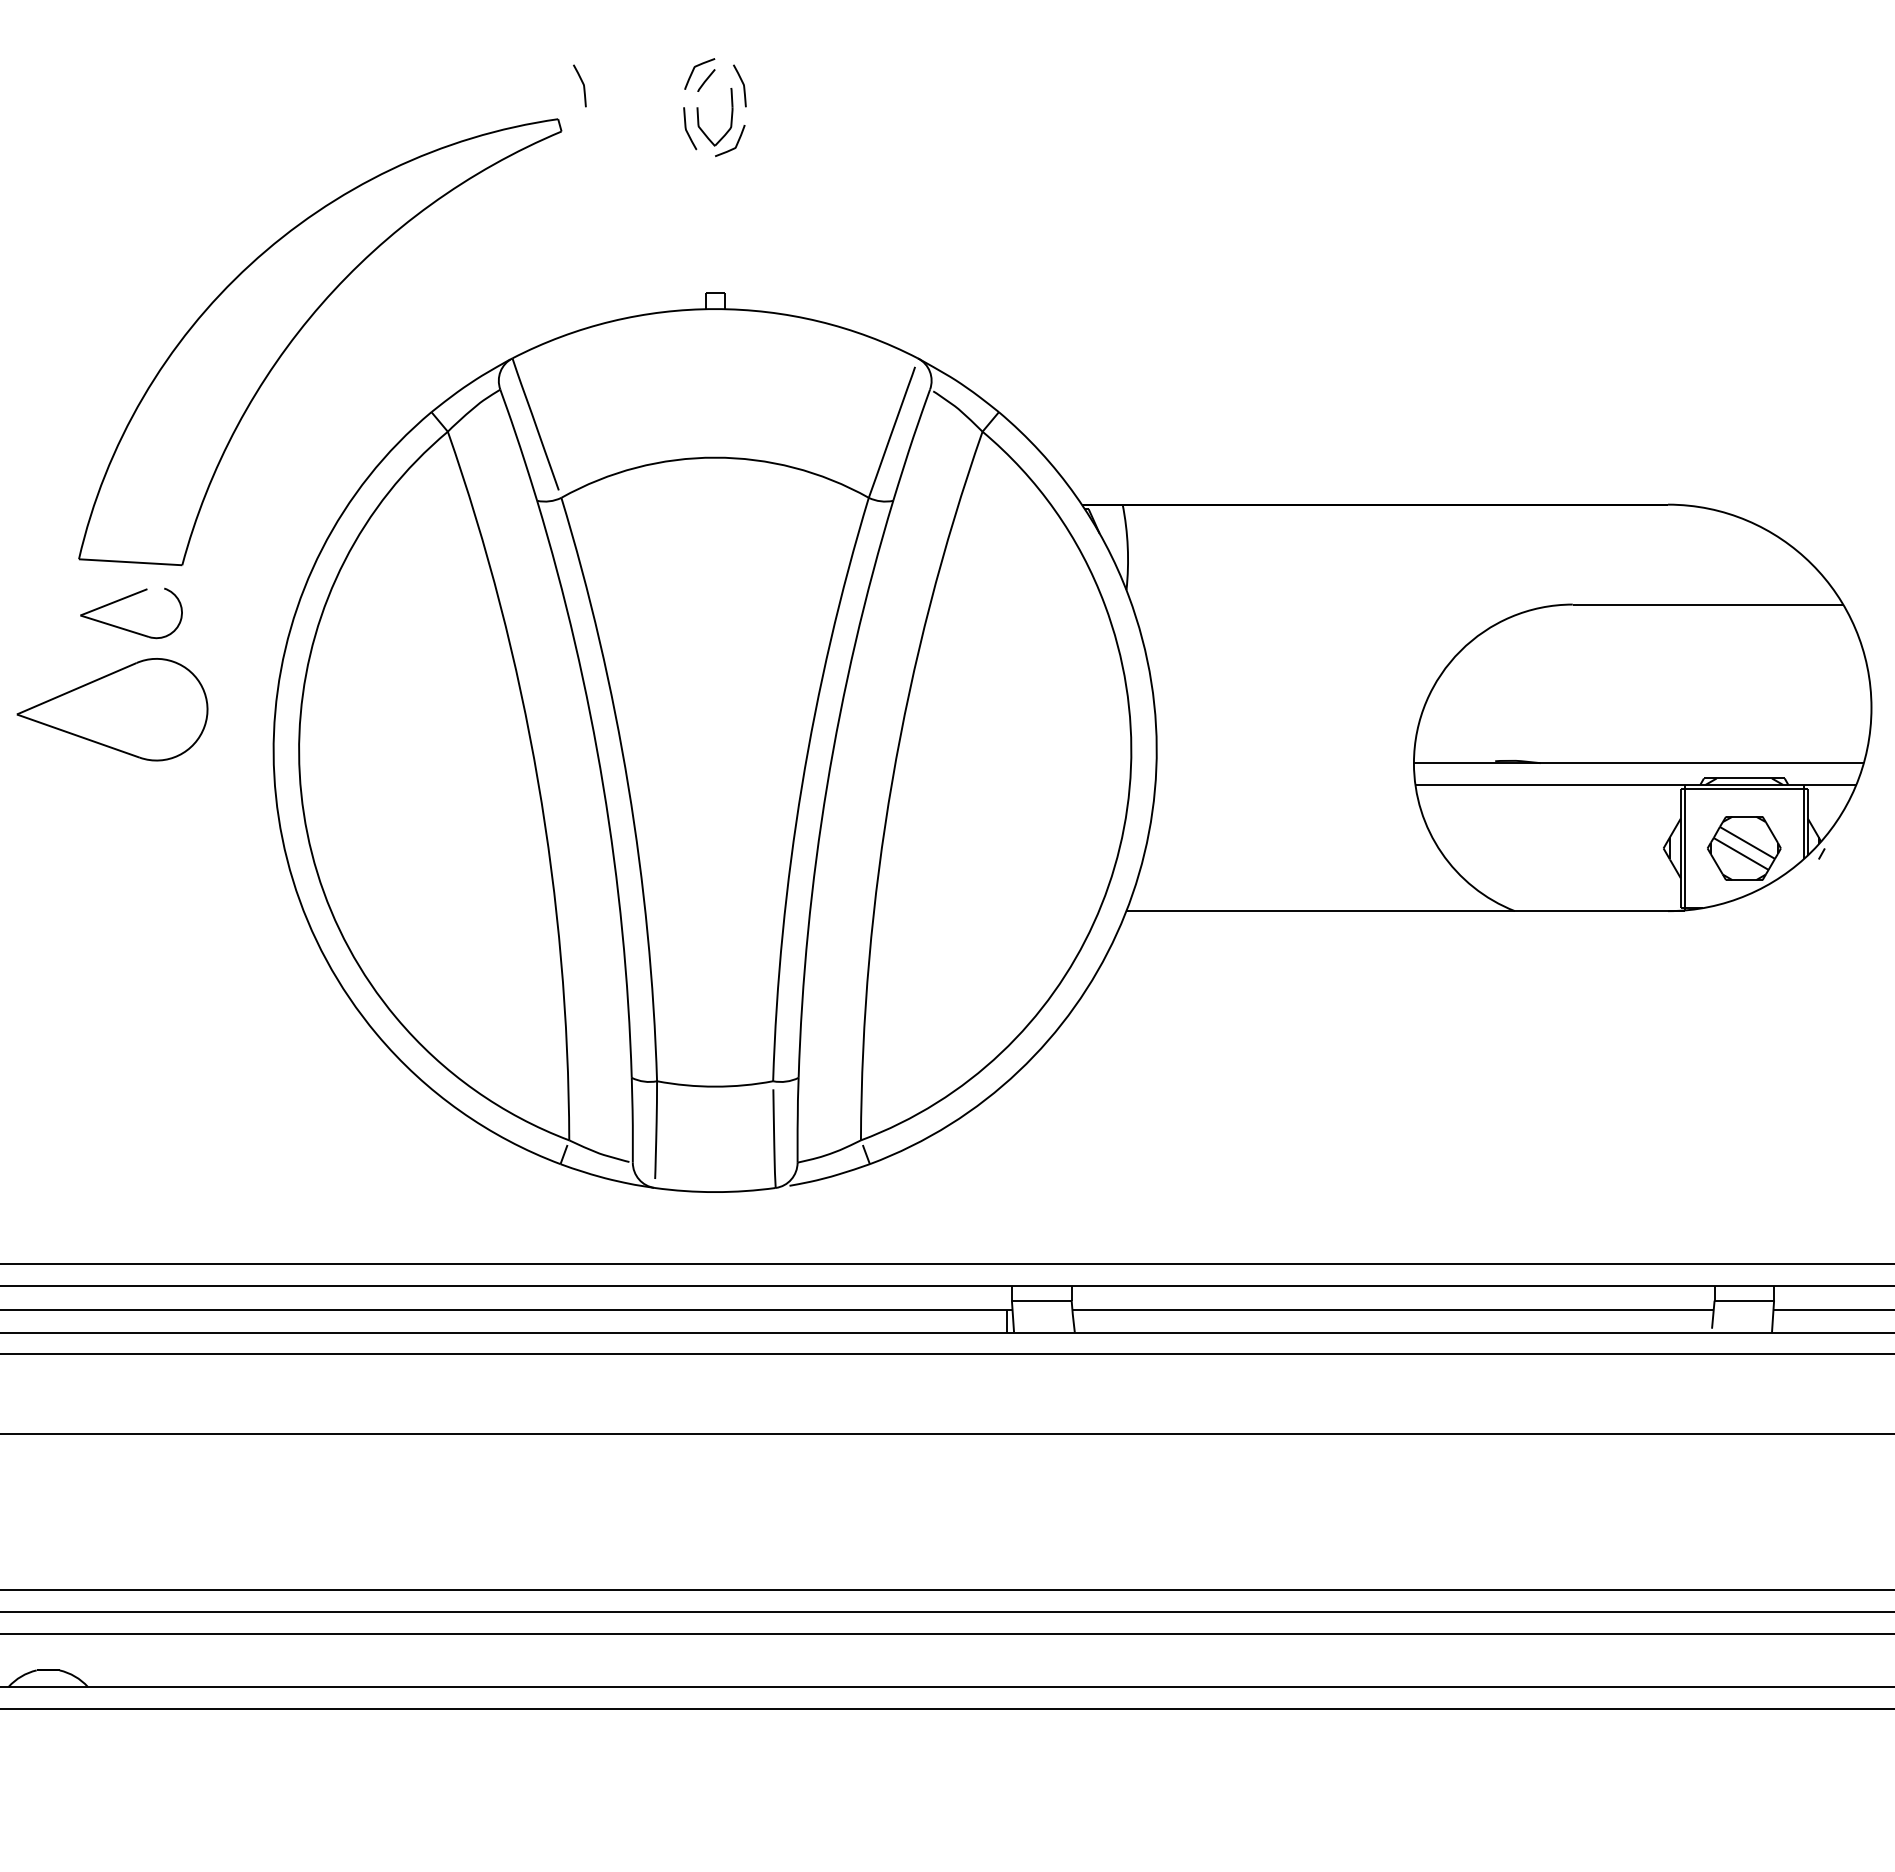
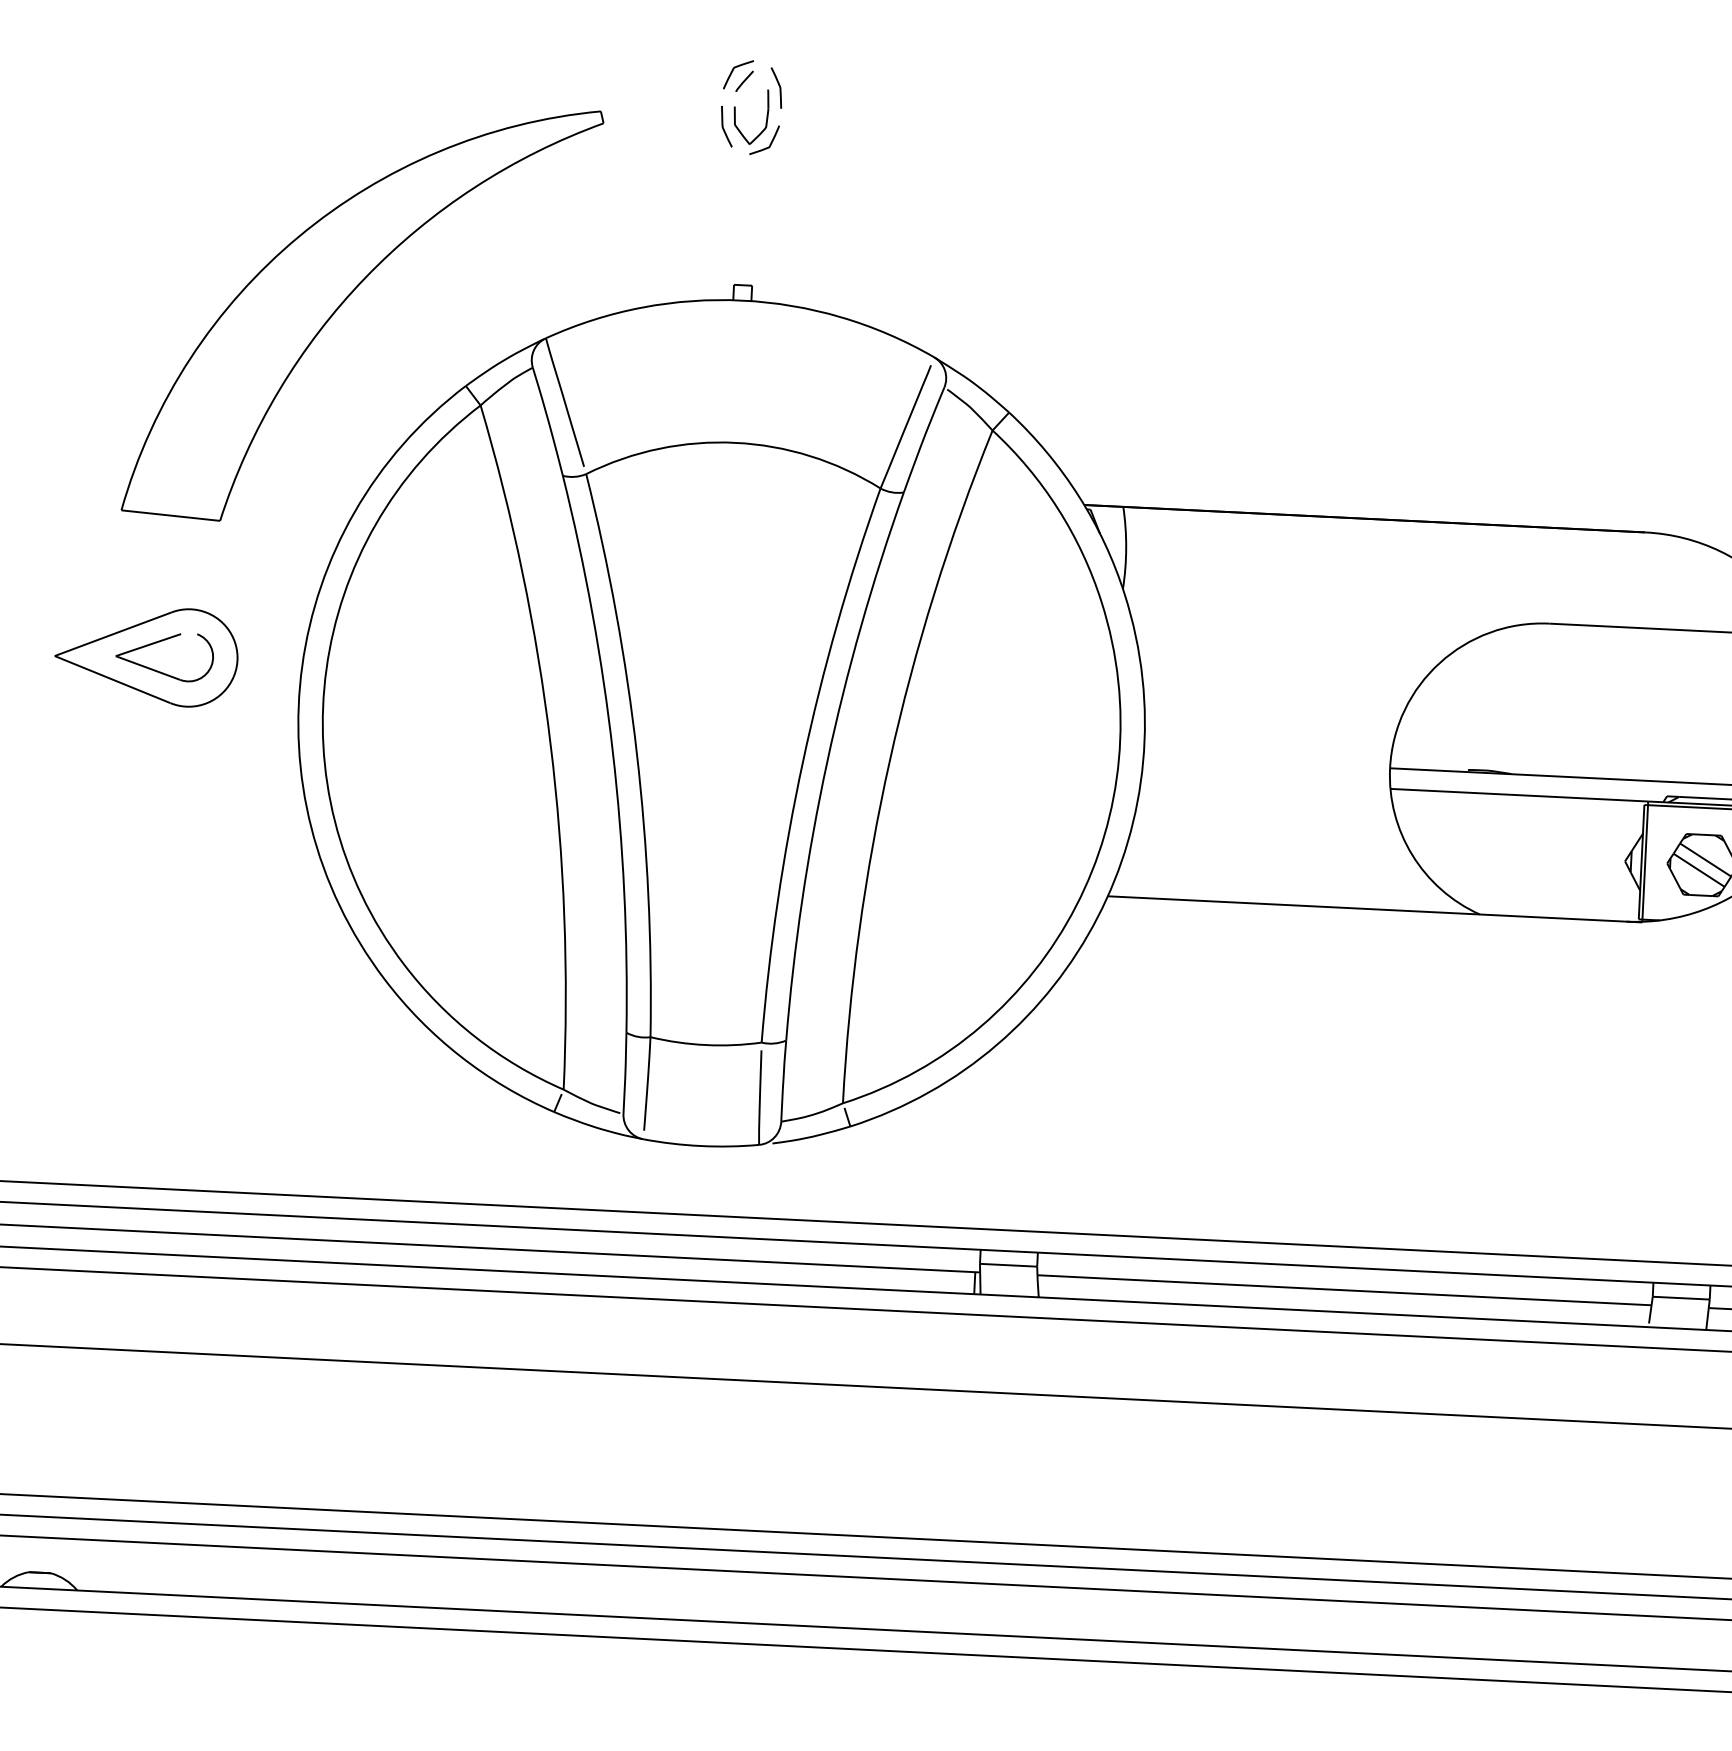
part: (579, 85) -> (622, 80), removed
part: (124, 599) -> (158, 642), moved

